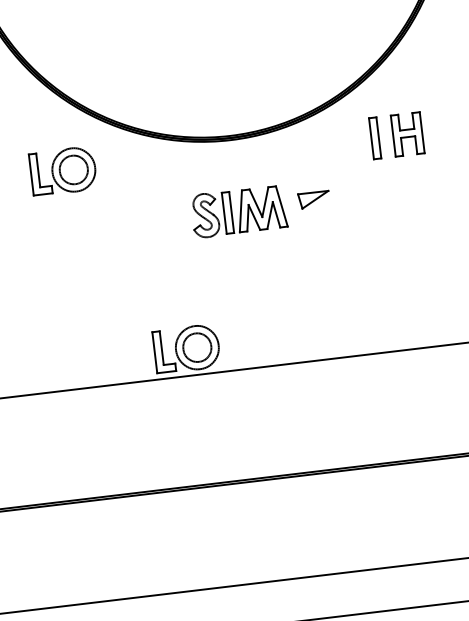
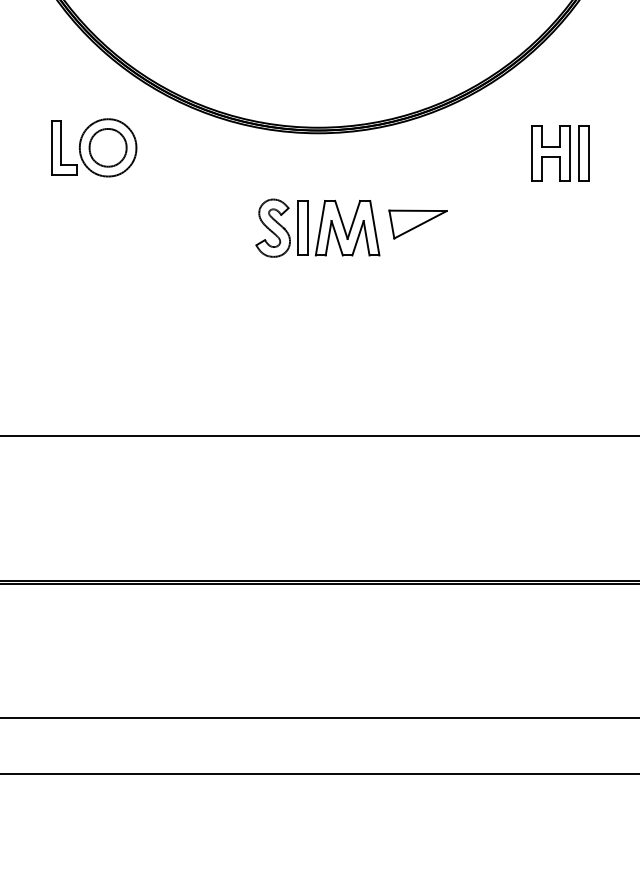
part: (375, 138) -> (583, 153), moved
part: (313, 199) -> (417, 224), size x1.43
part: (187, 348) -> (228, 399), removed

